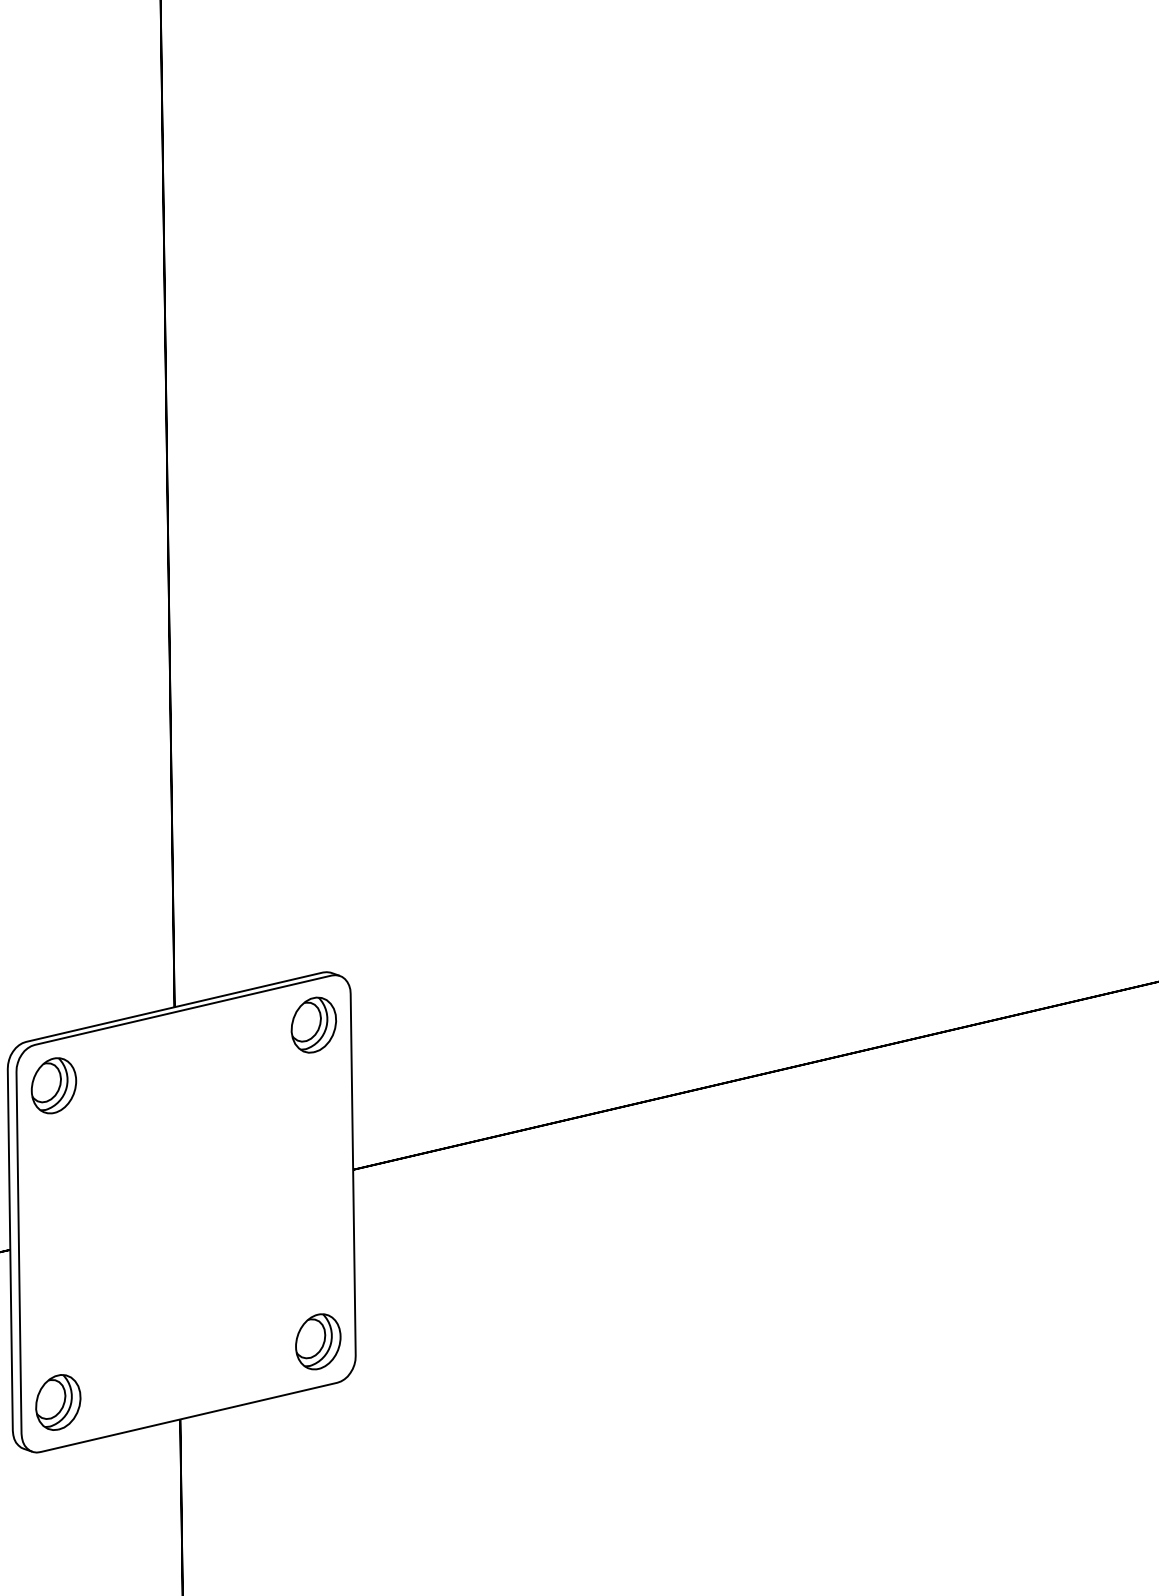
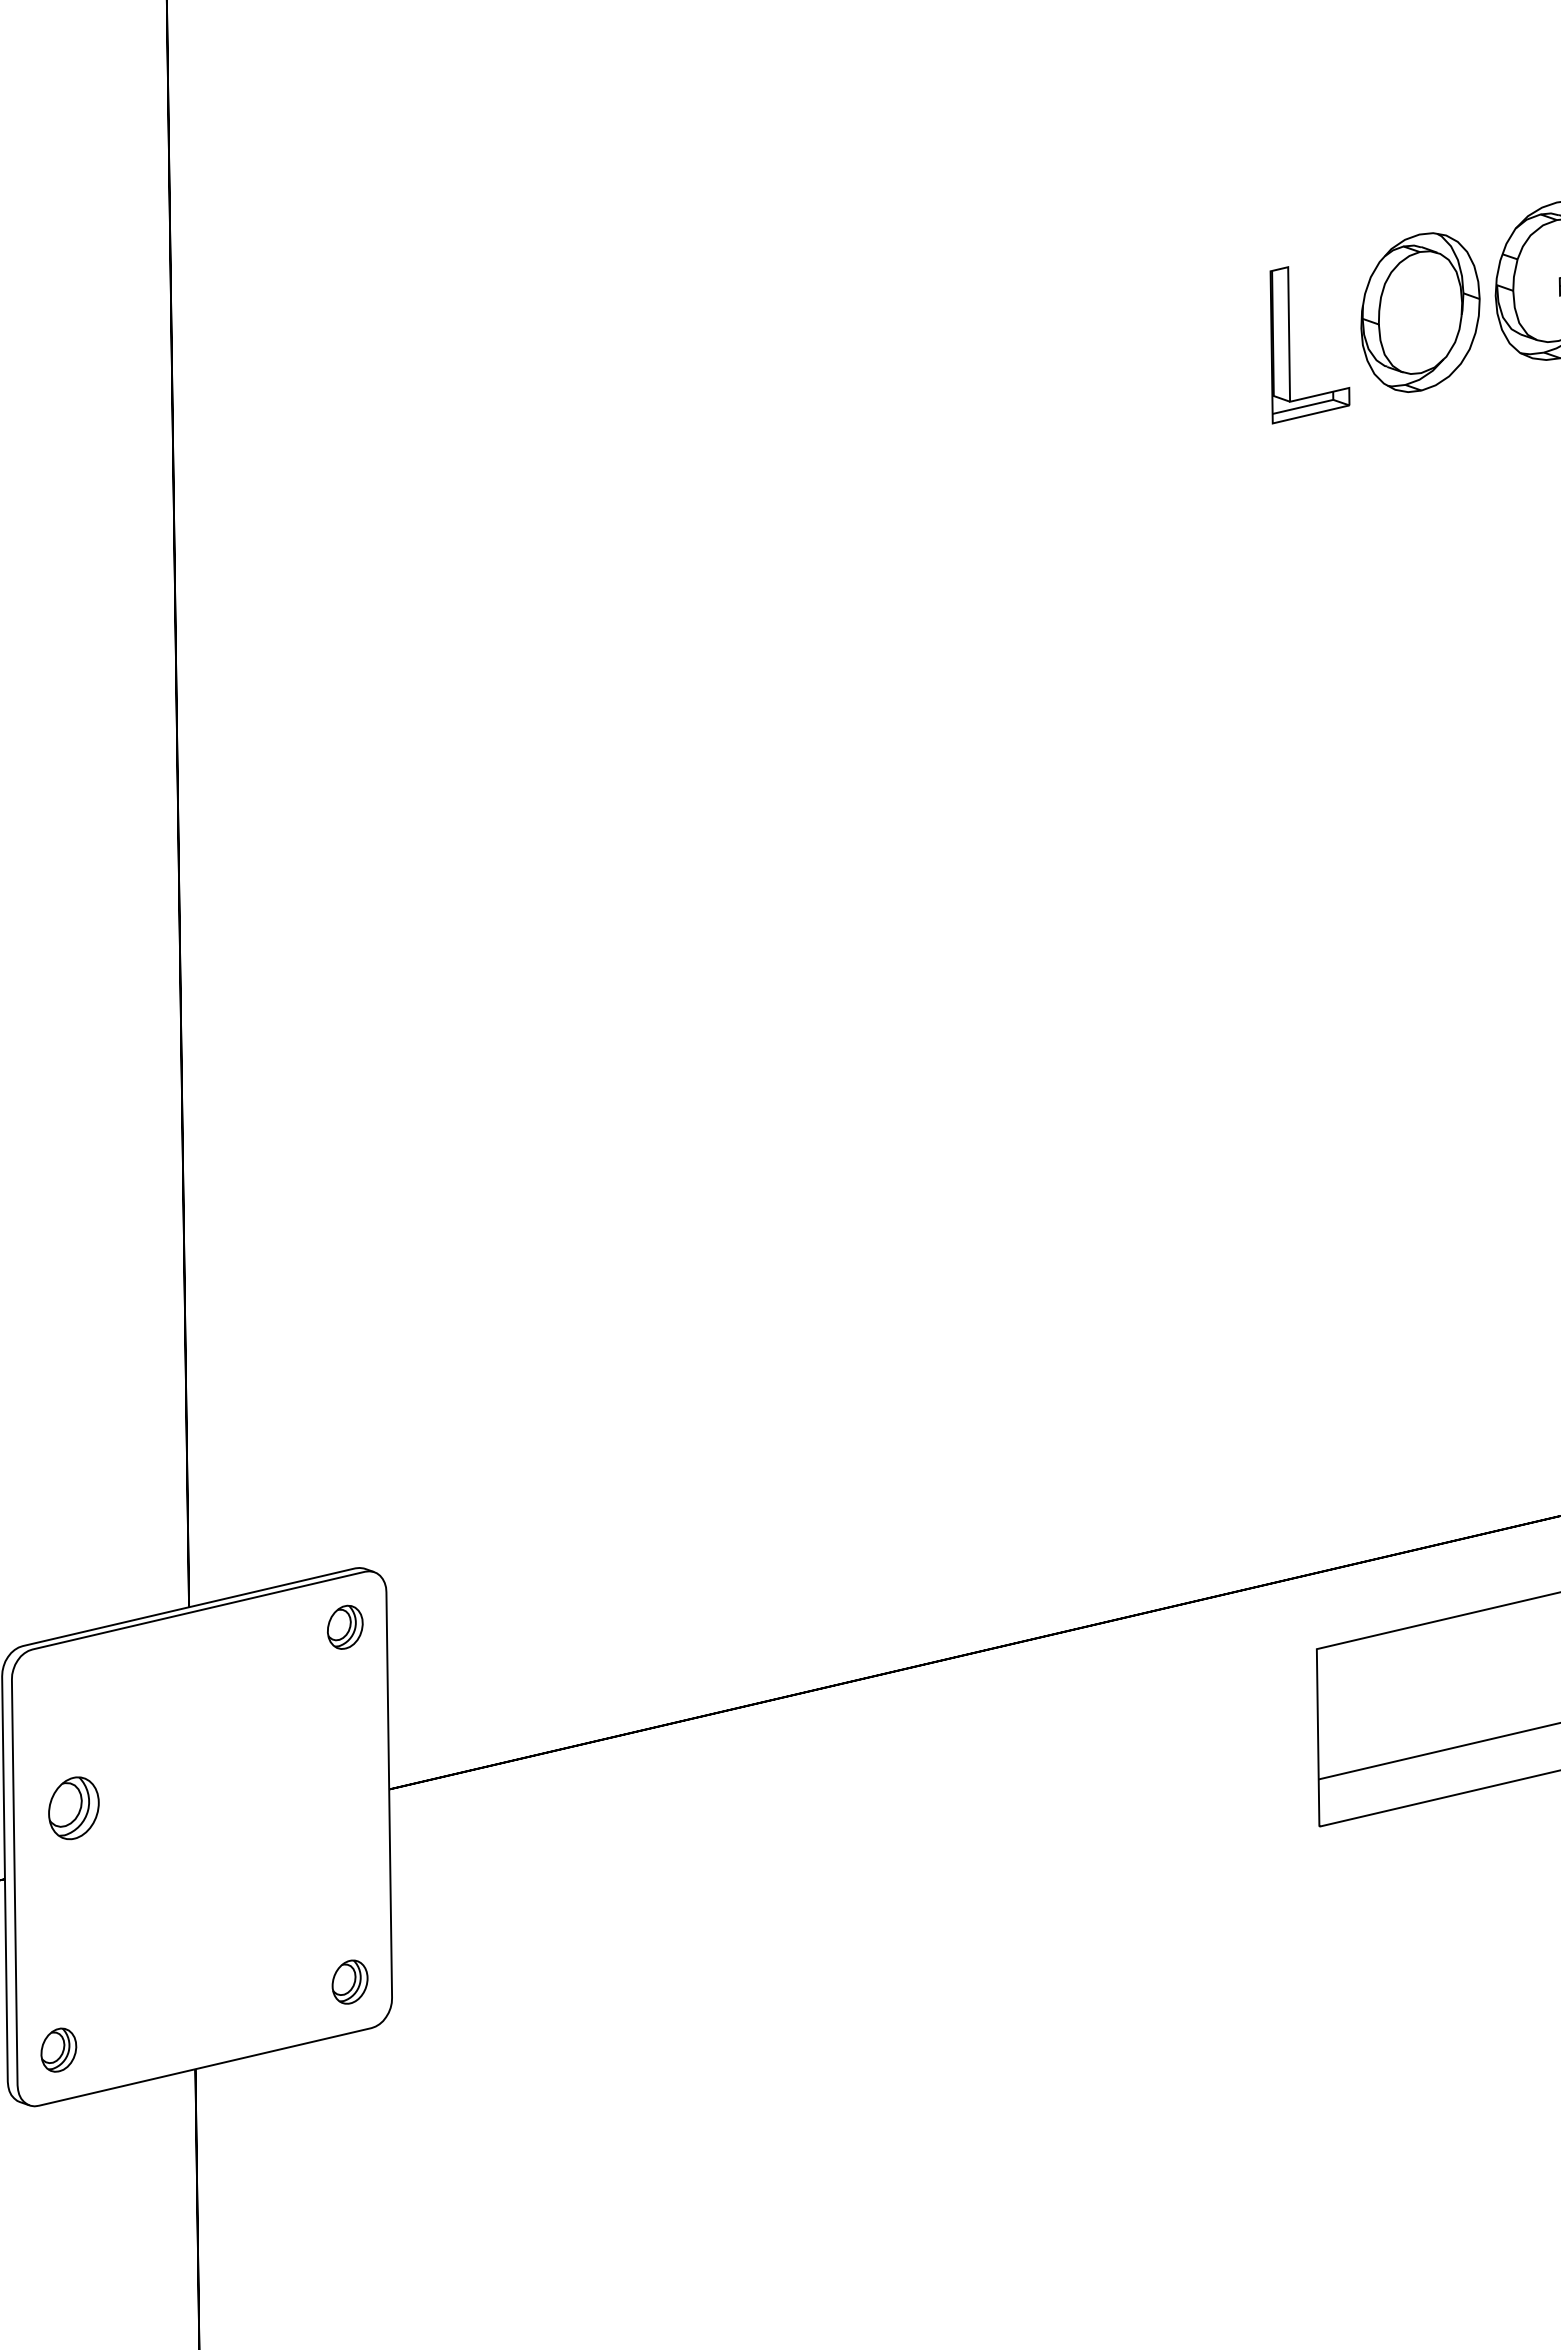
part: (314, 1025) -> (345, 1627), size x0.7
part: (53, 1085) -> (73, 1808), moved
part: (317, 1341) -> (349, 1981), size x0.7
part: (58, 1401) -> (58, 2049), size x0.7

